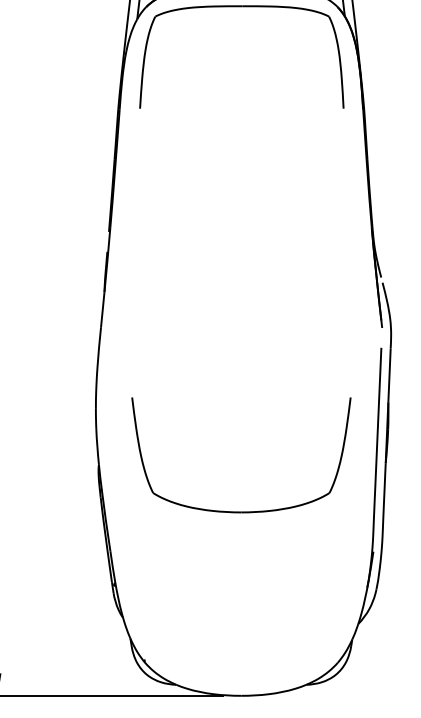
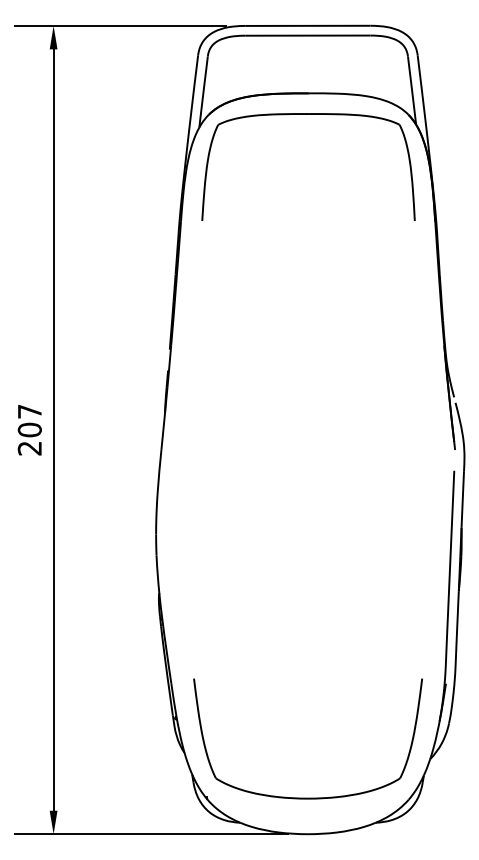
part: (240, 511) -> (307, 797), moved

